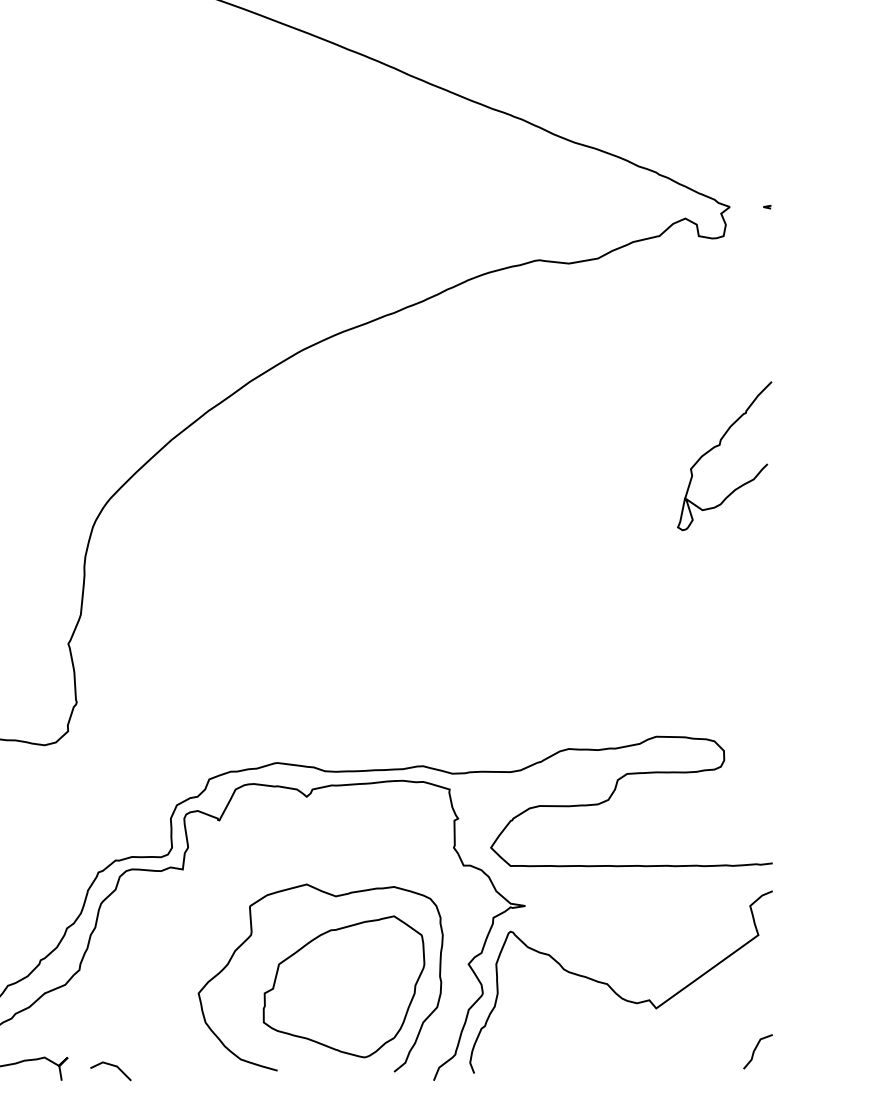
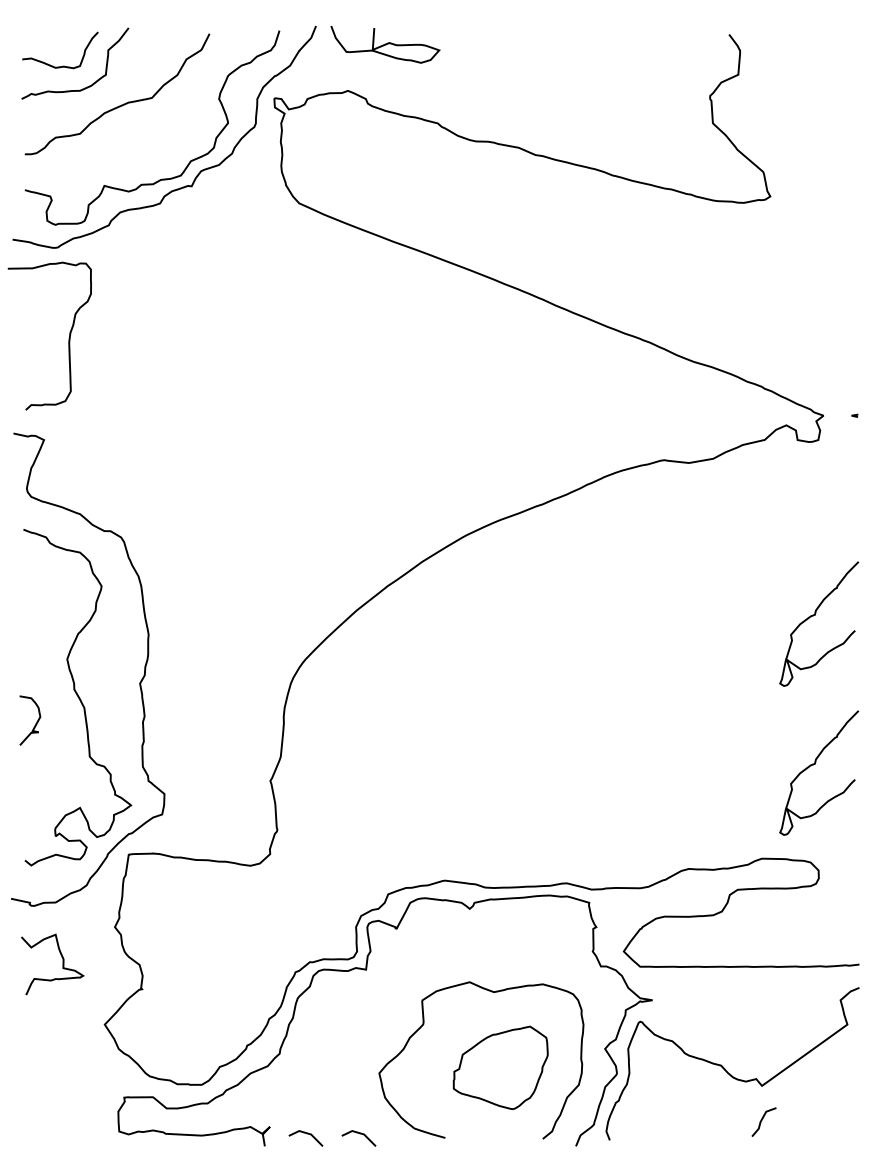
curve: (720, 624) -> (815, 764), added
part: (343, 986) -> (500, 1067), size x0.7
line: (756, 1049) -> (762, 1120), moved
line: (174, 1066) -> (359, 1134), added

